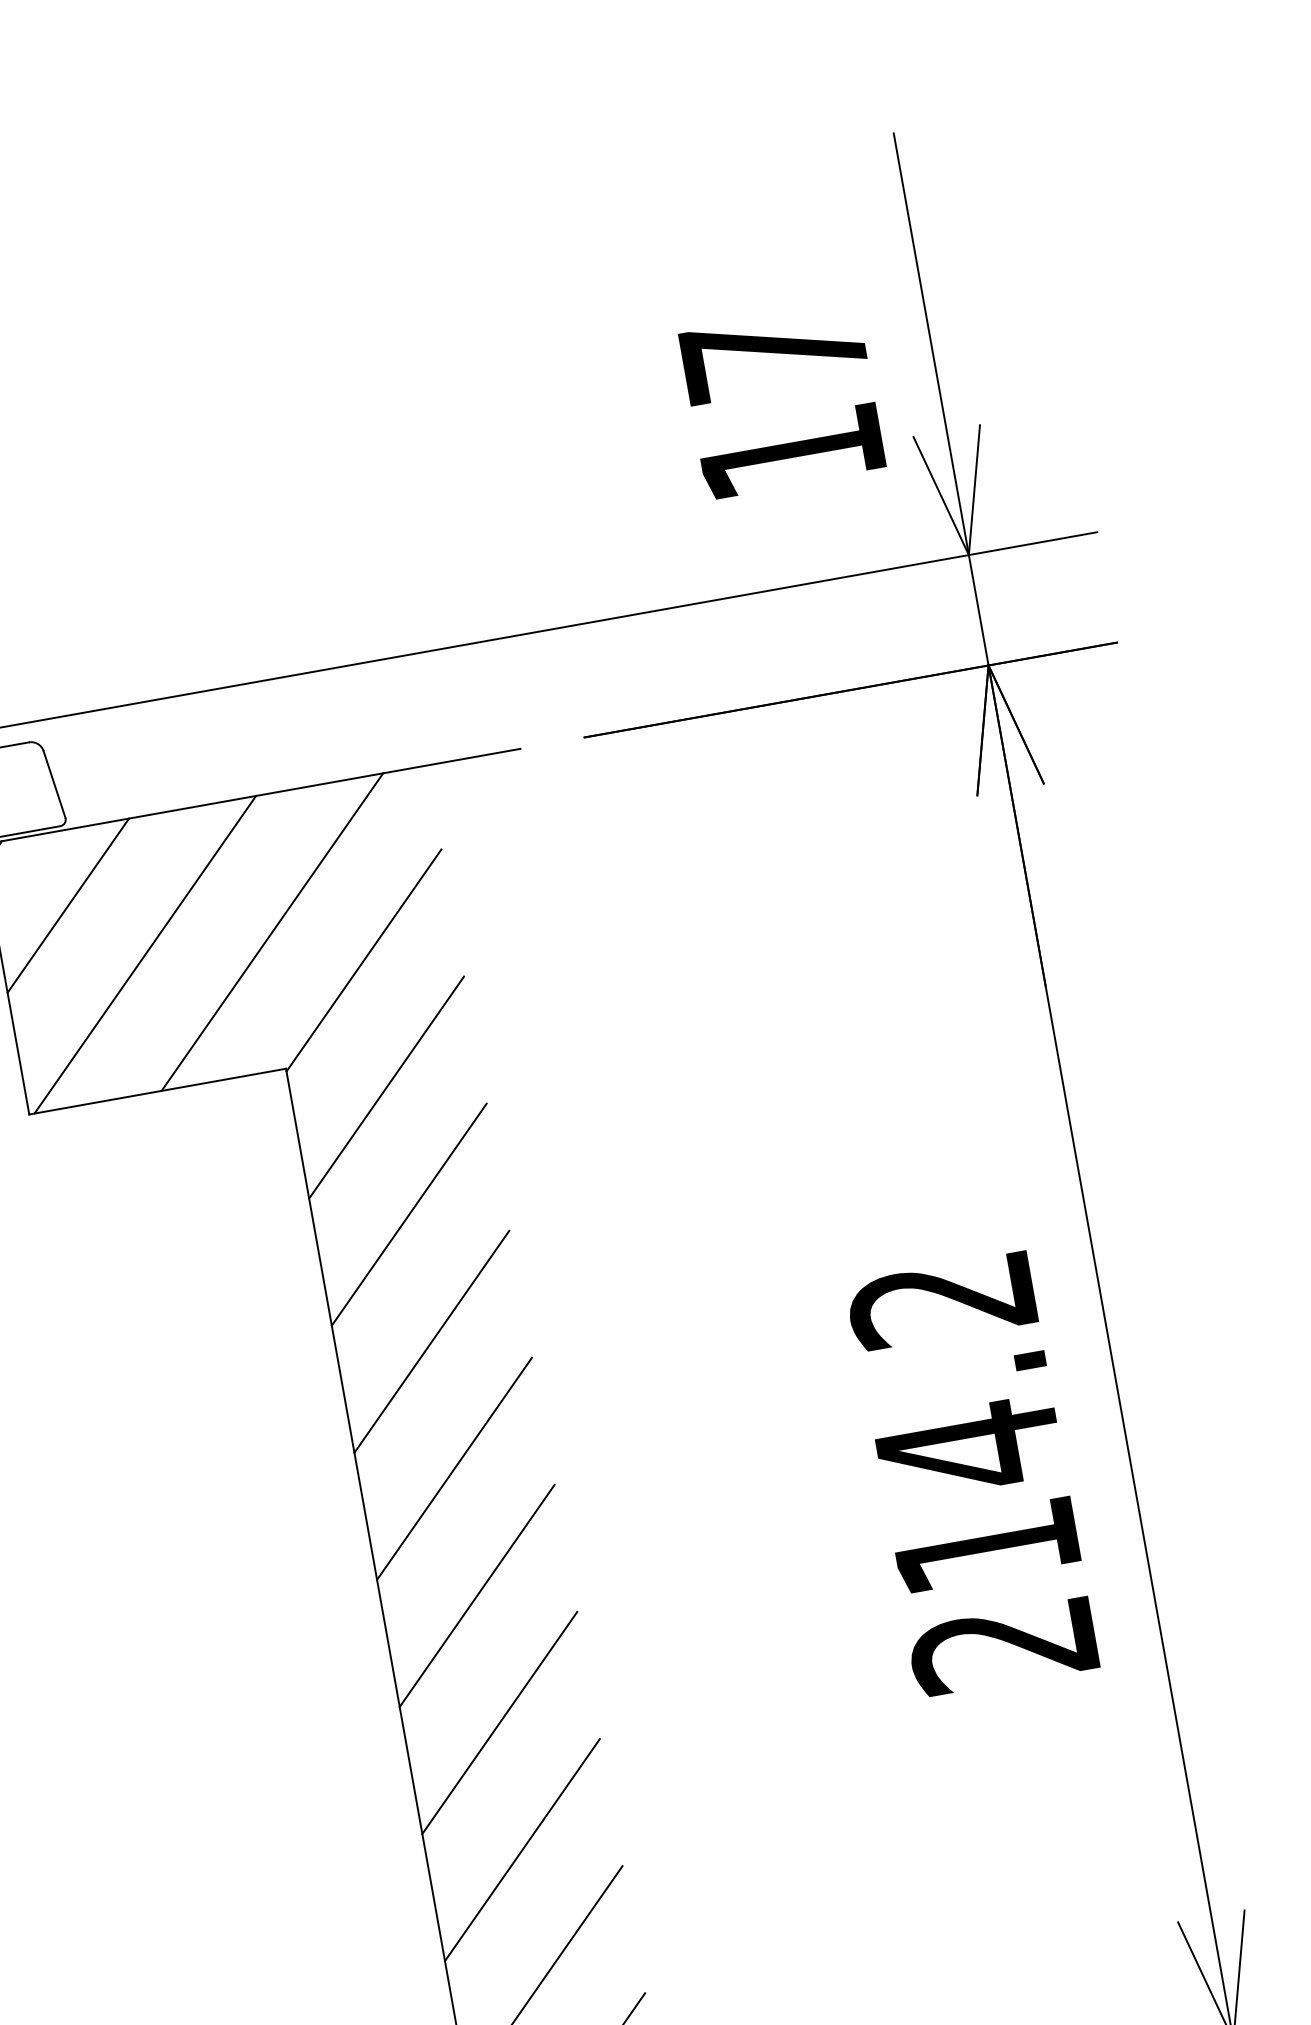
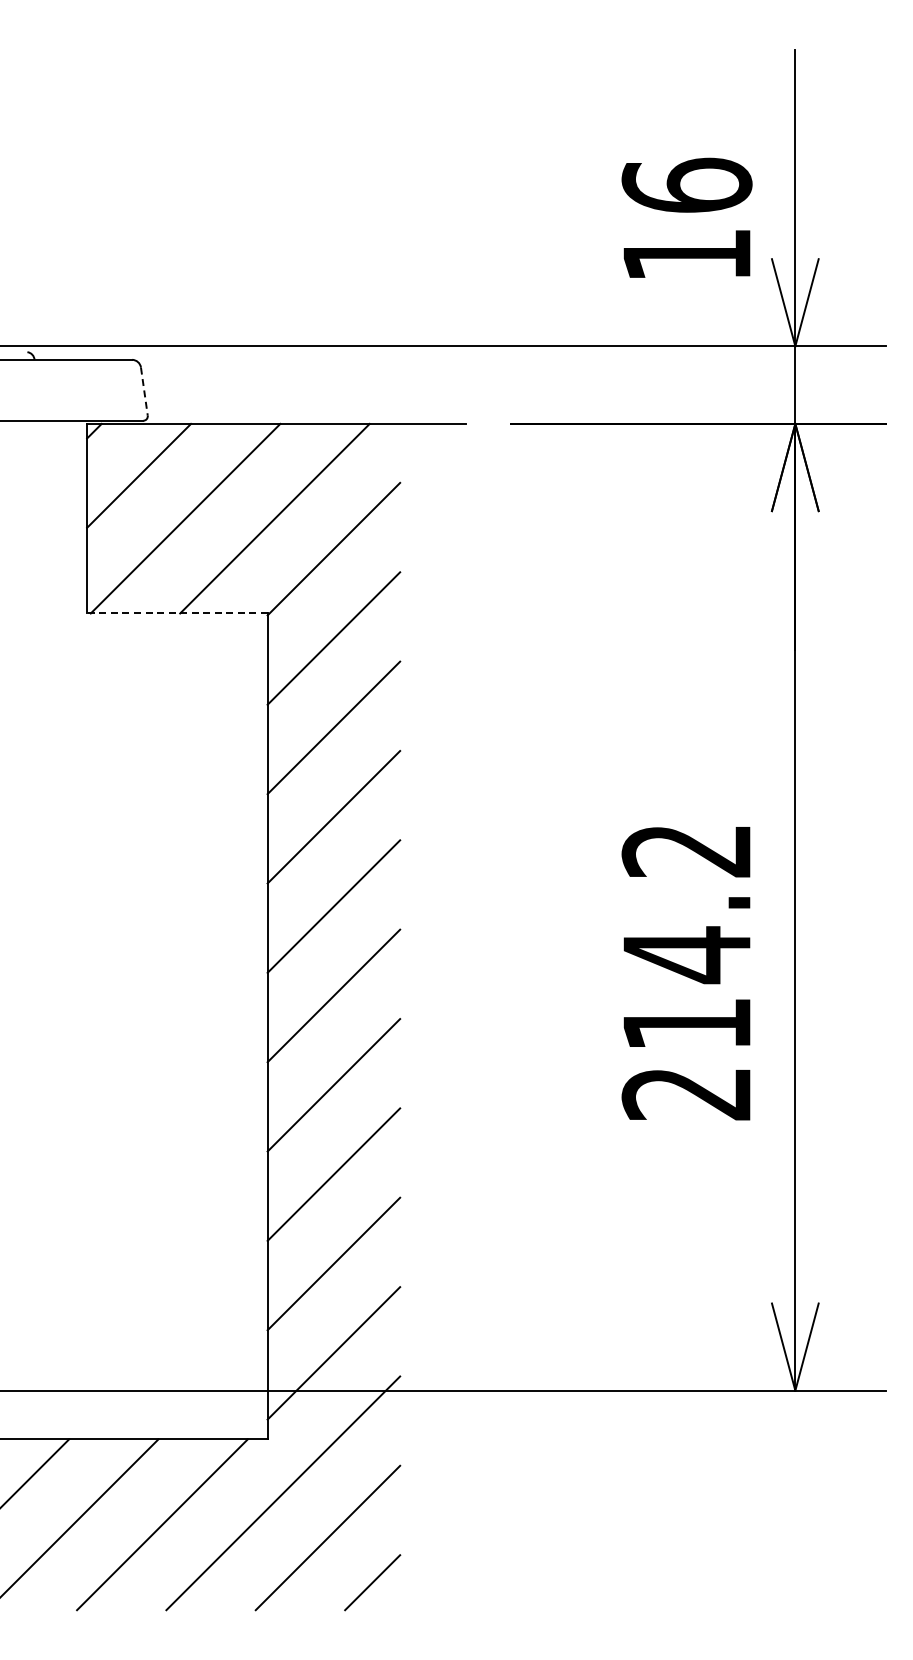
text: (773, 352) -> (686, 184), 17 -> 16
line: (54, 785) -> (144, 392), solid -> dashed
line: (156, 1091) -> (176, 613), solid -> dashed

